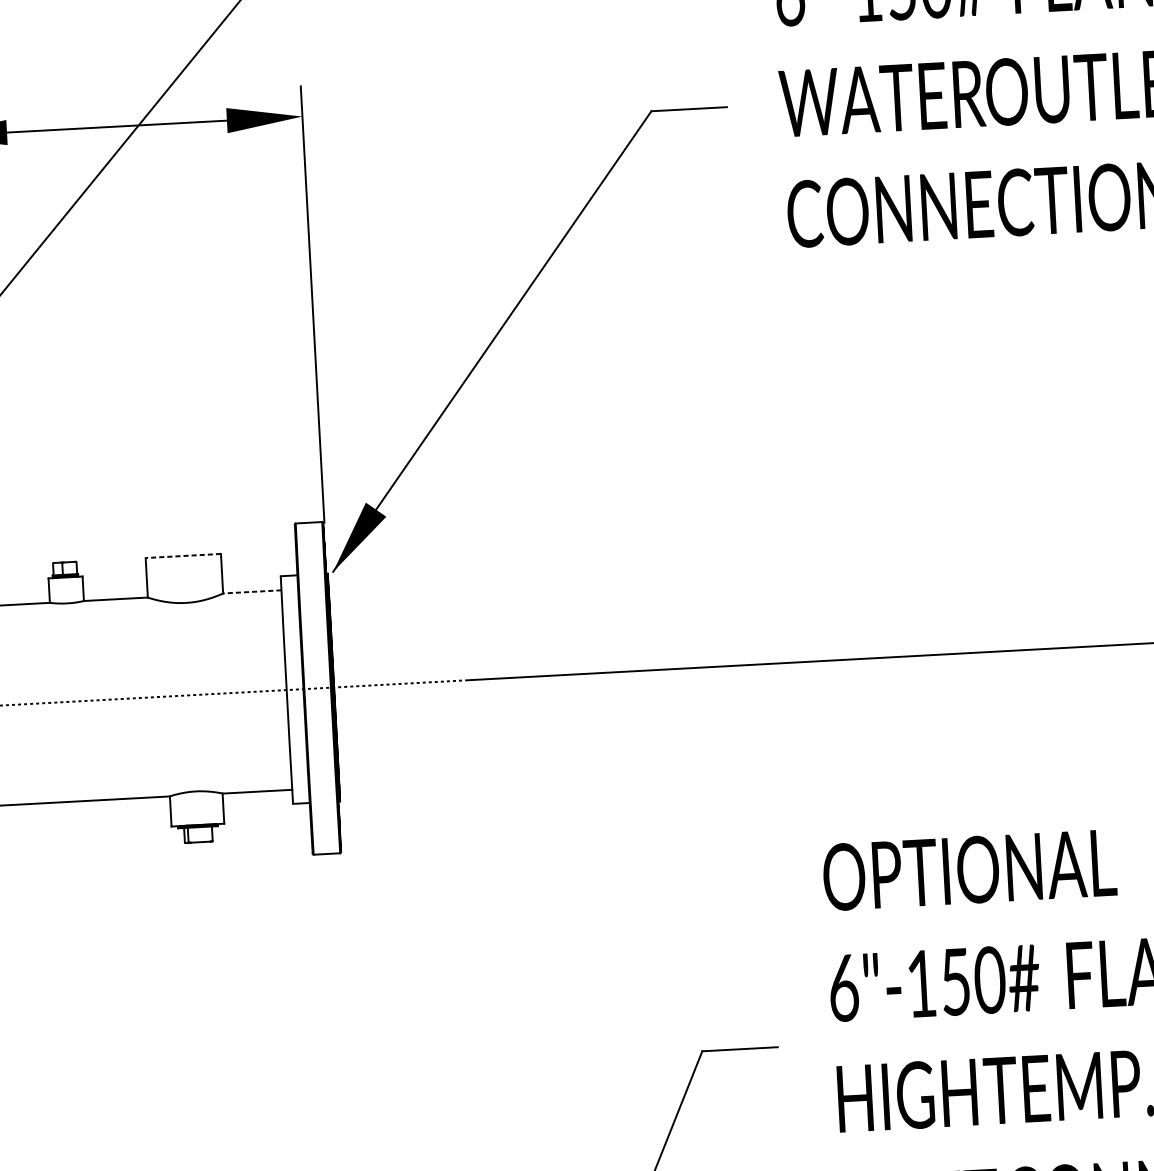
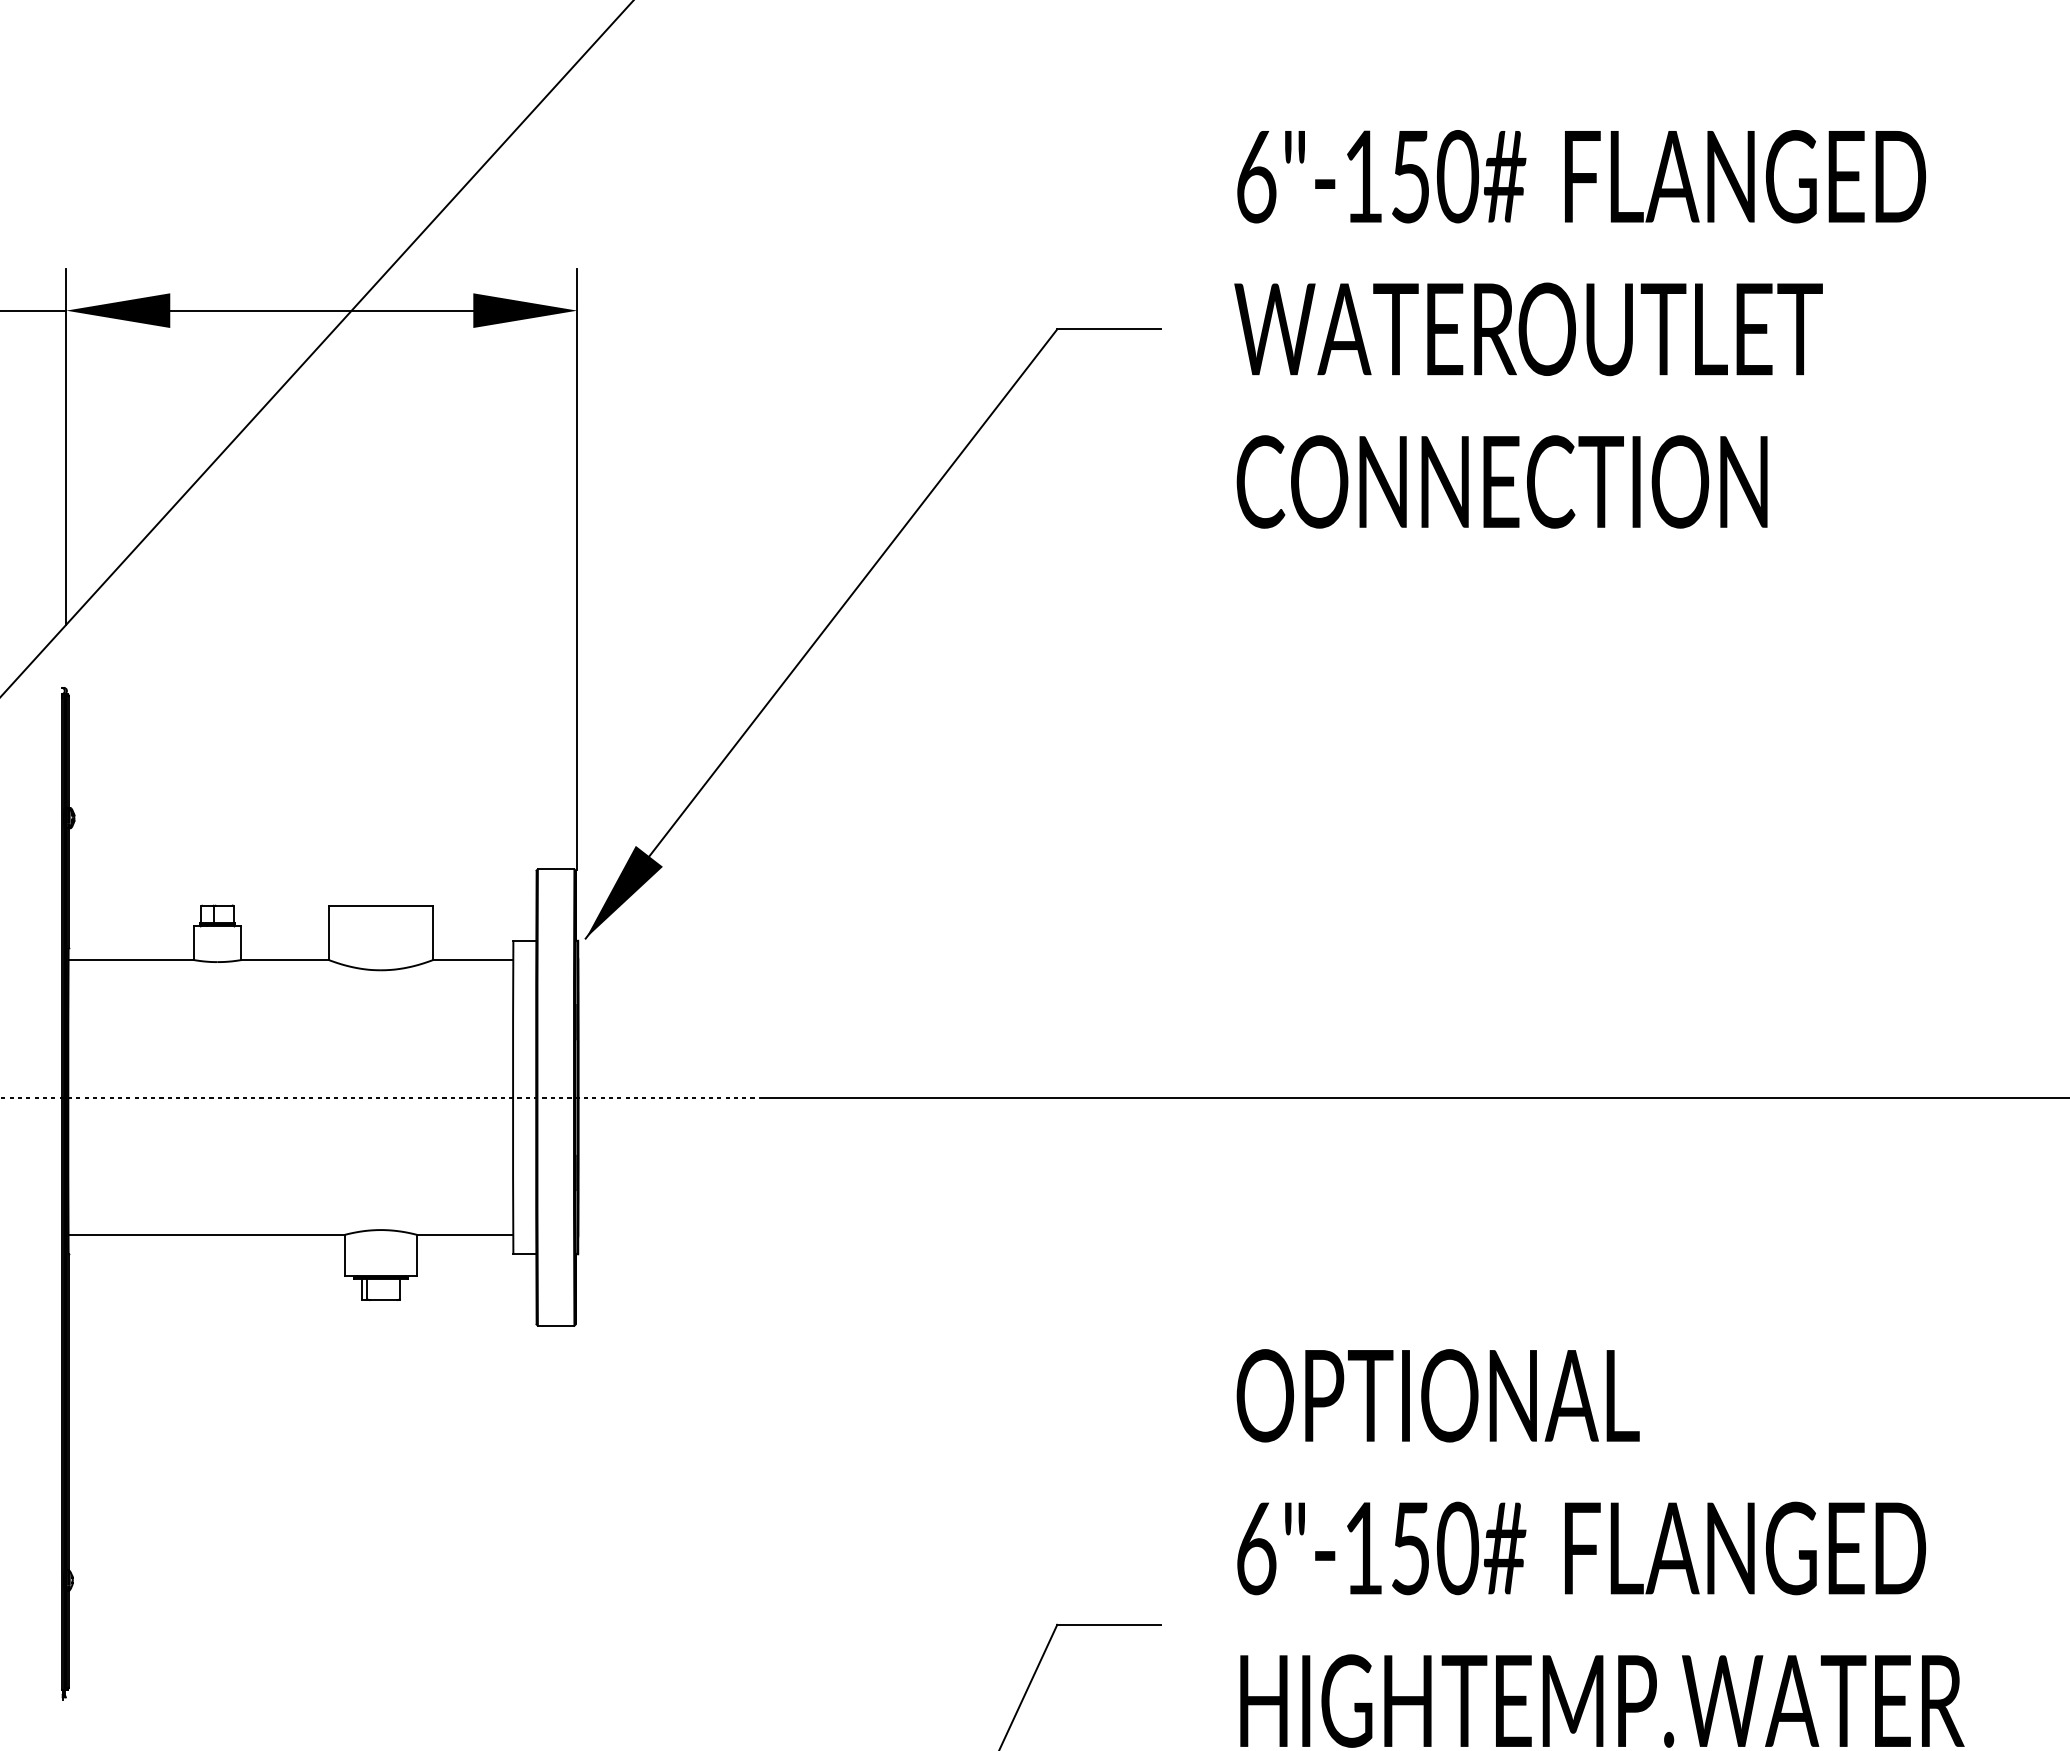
line: (183, 555) -> (381, 905), dashed -> solid
line: (251, 592) -> (472, 960), dashed -> solid

